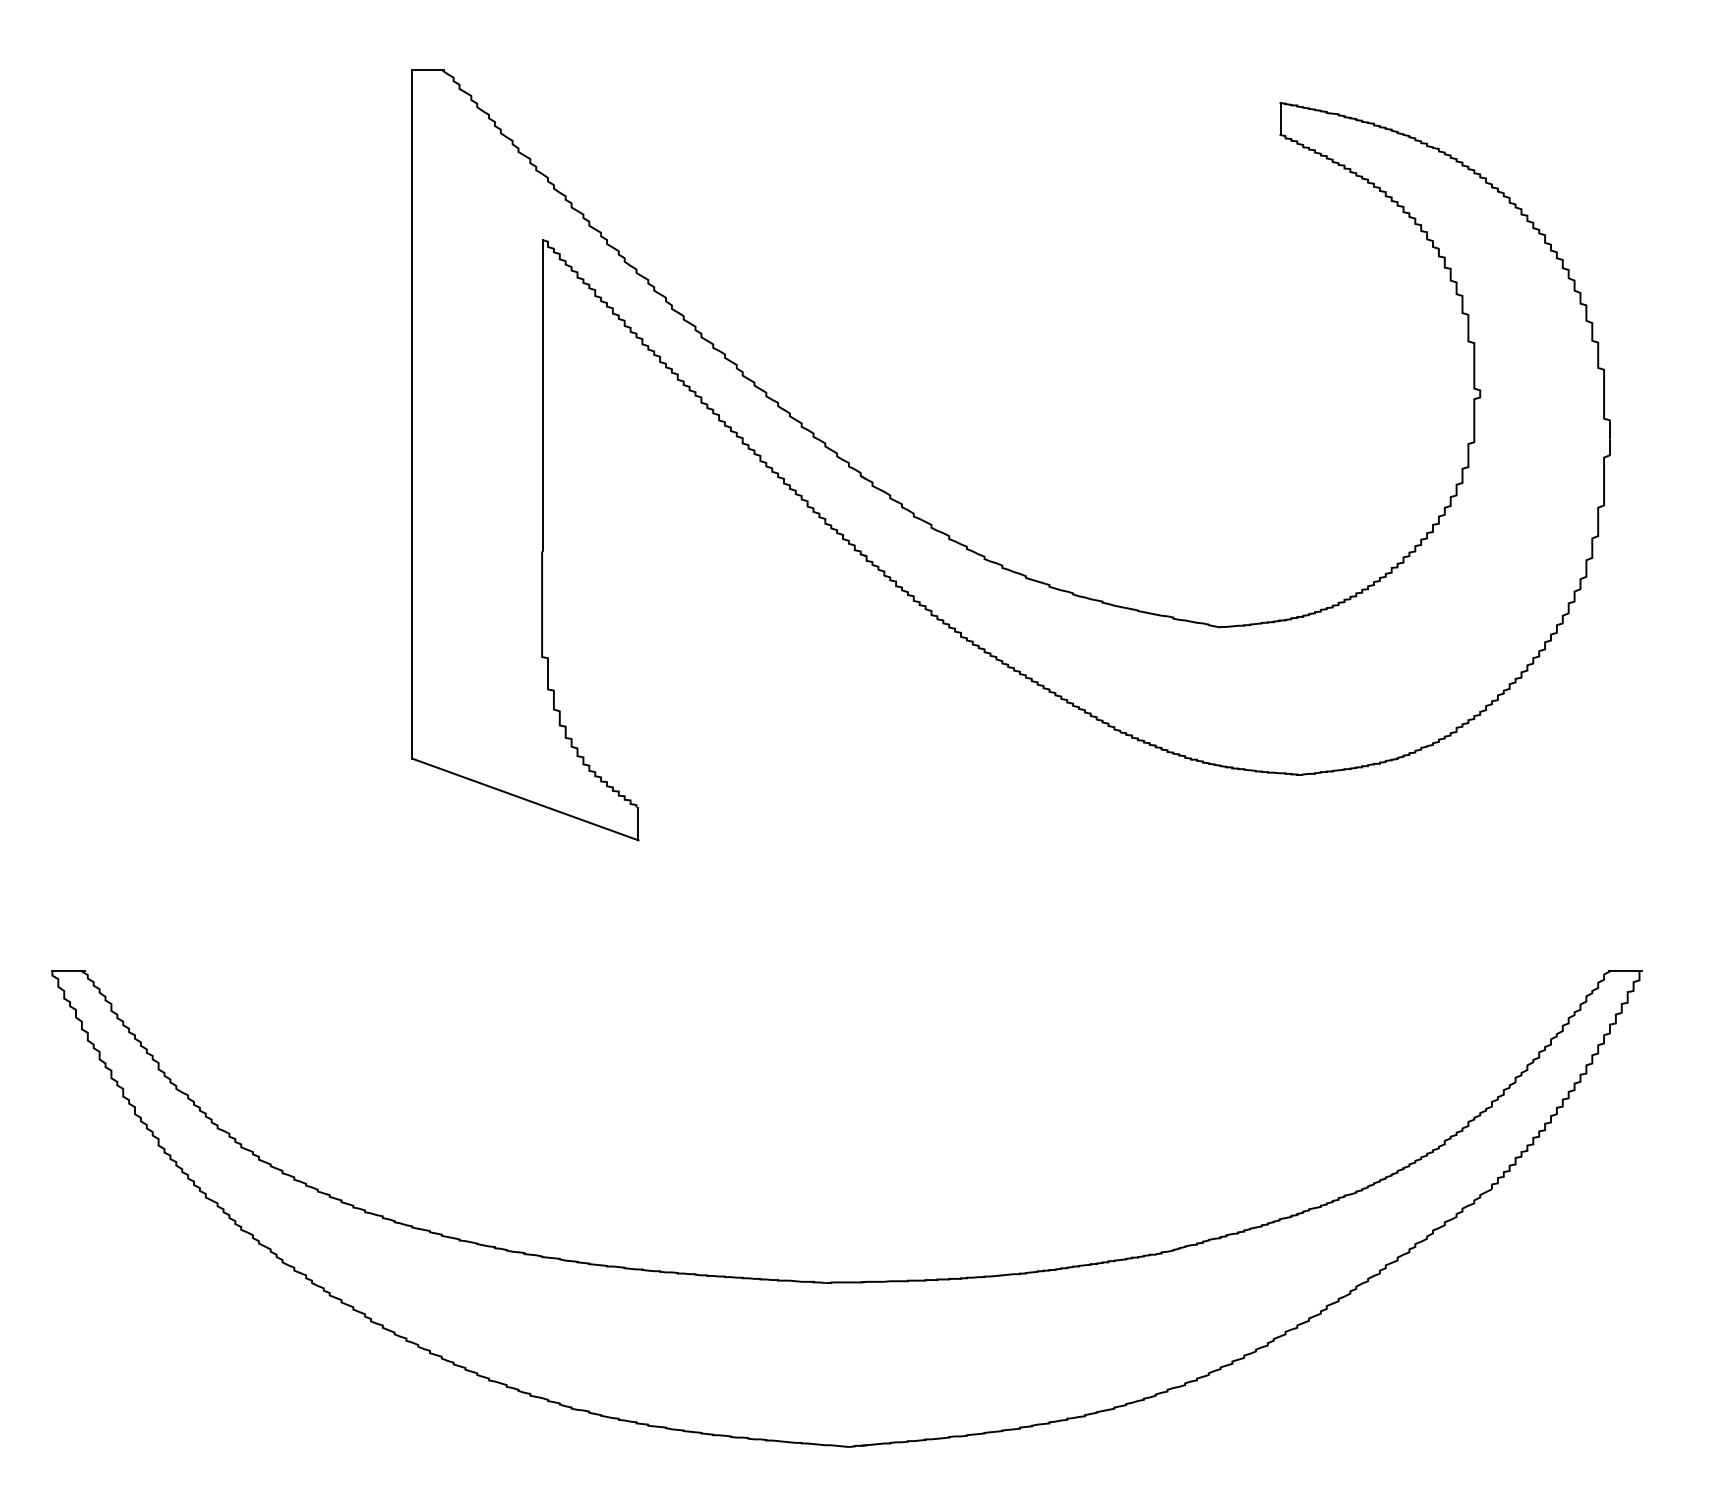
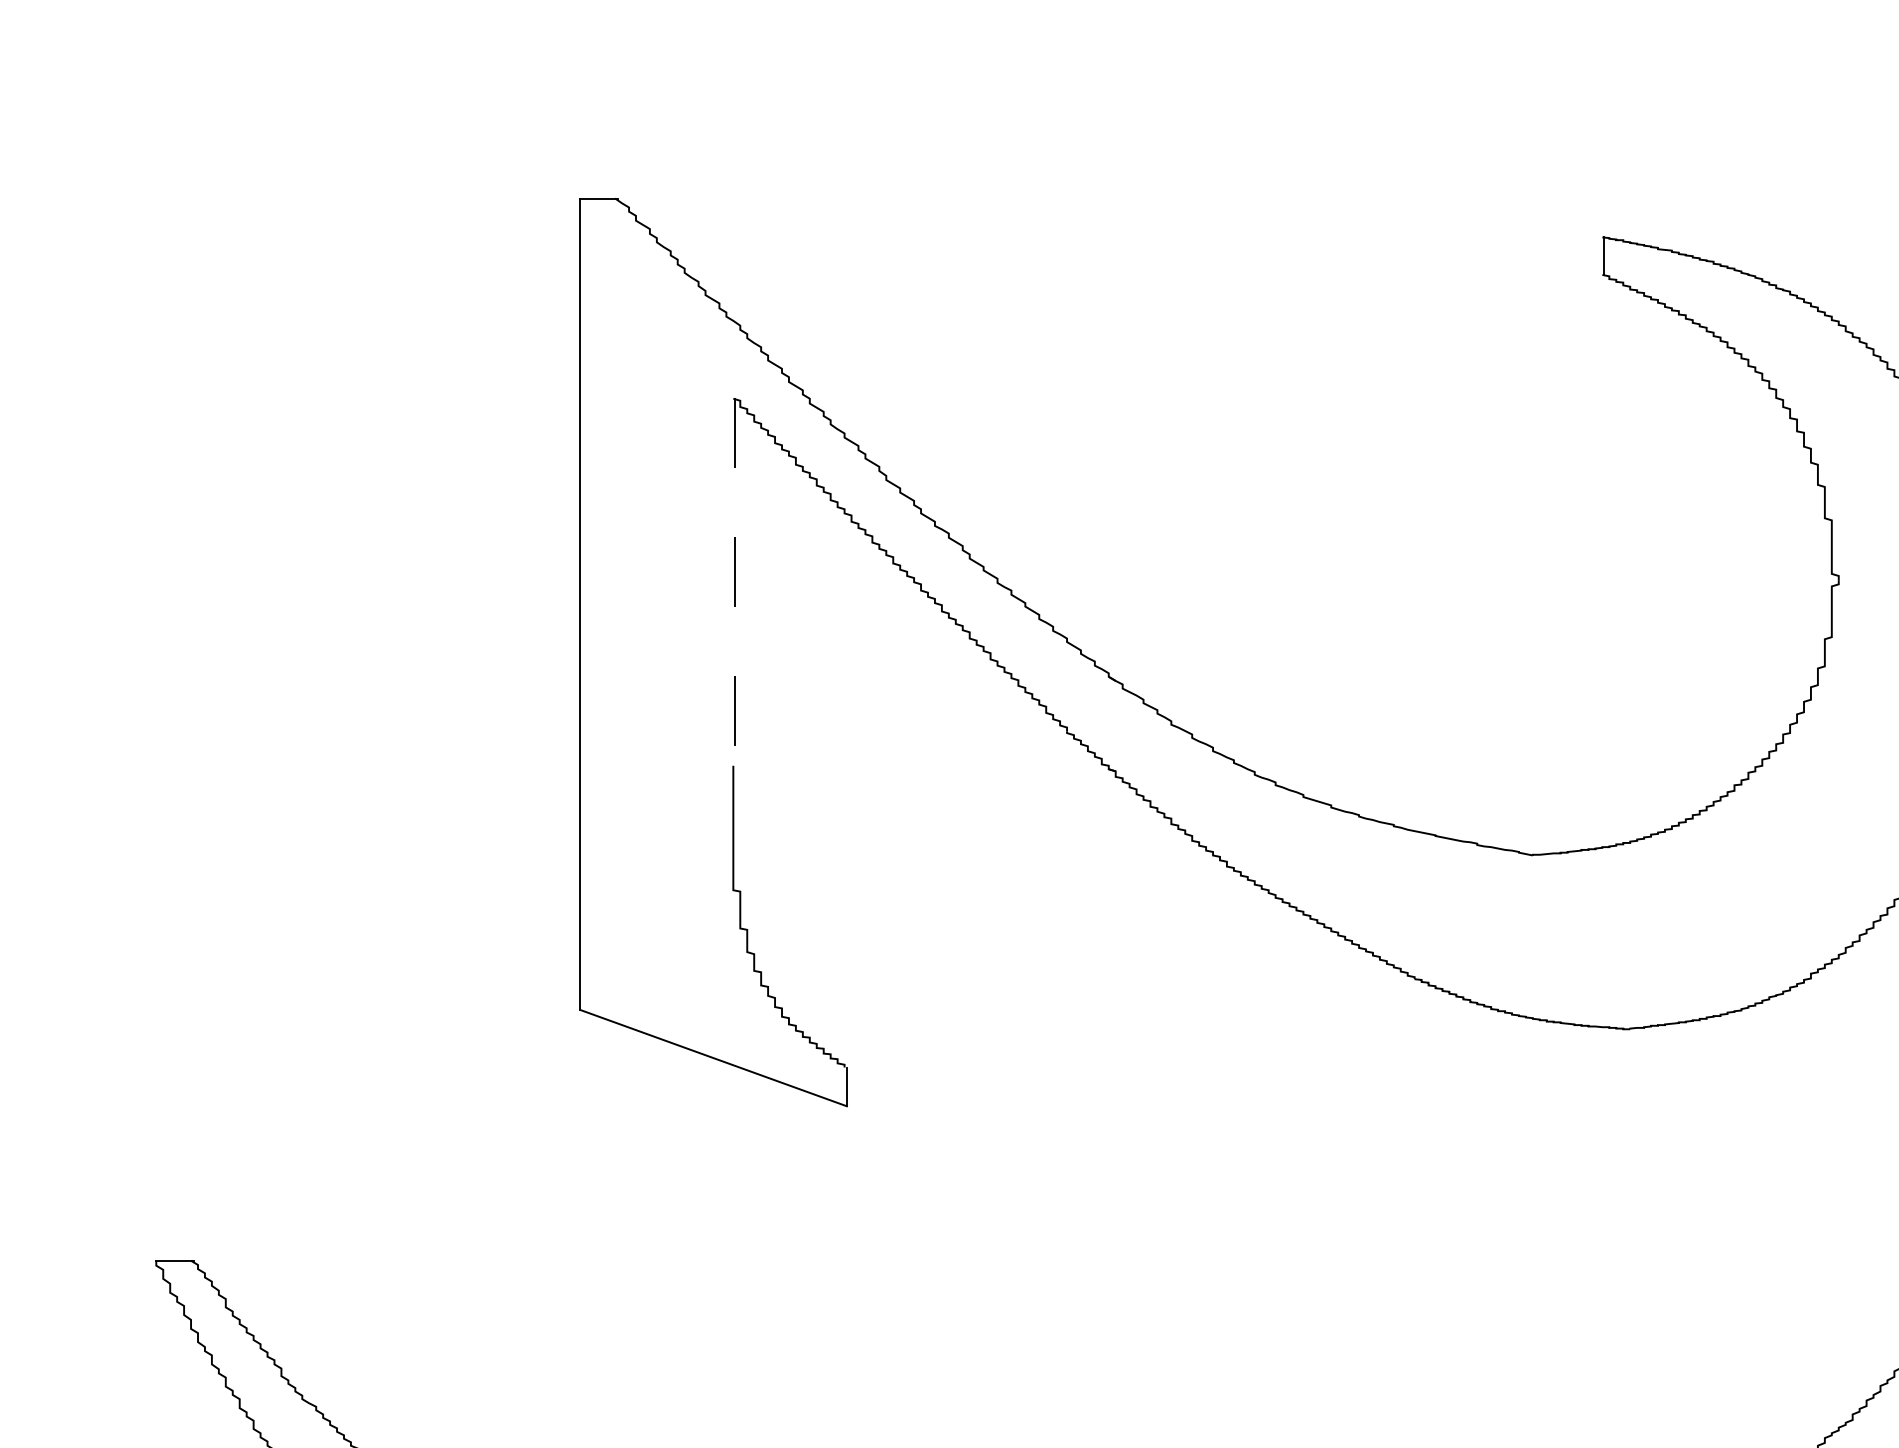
line: (543, 395) -> (734, 582), solid -> dashed

